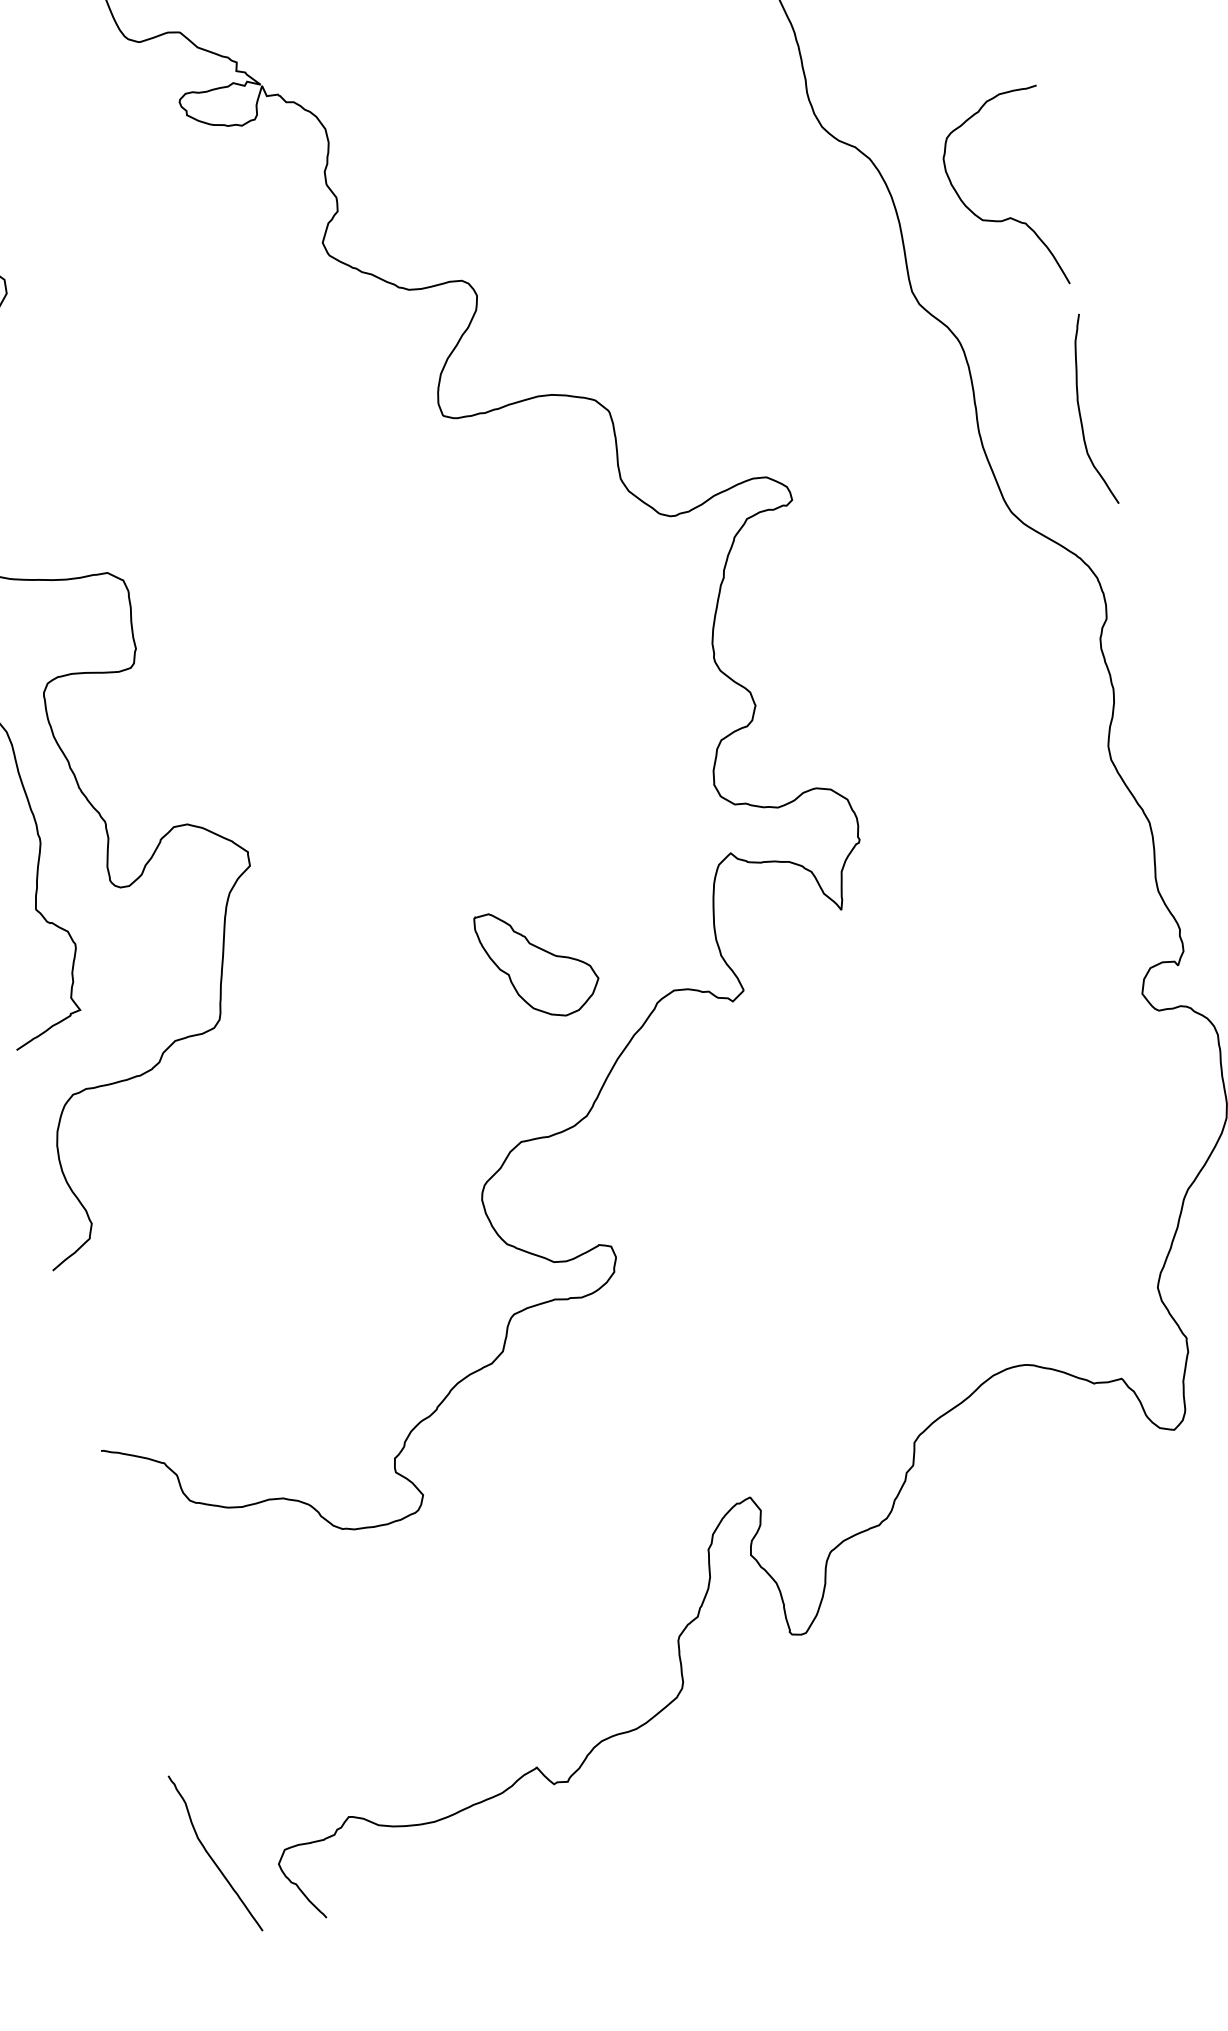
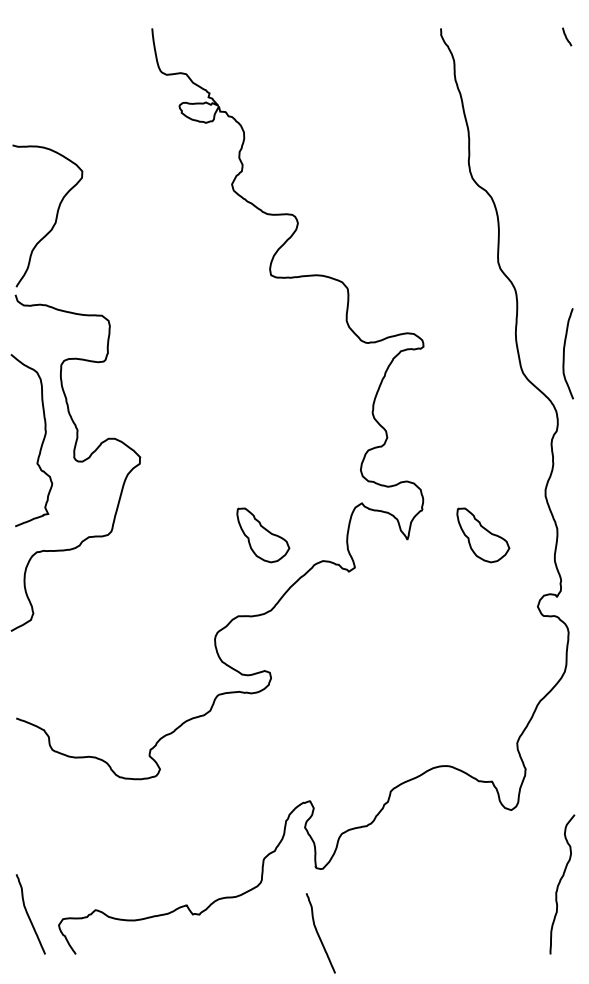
curve: (1008, 217) -> (549, 237), removed
curve: (1080, 411) -> (564, 353), moved
part: (998, 868) -> (483, 535), added
curve: (826, 1771) -> (319, 934), added

